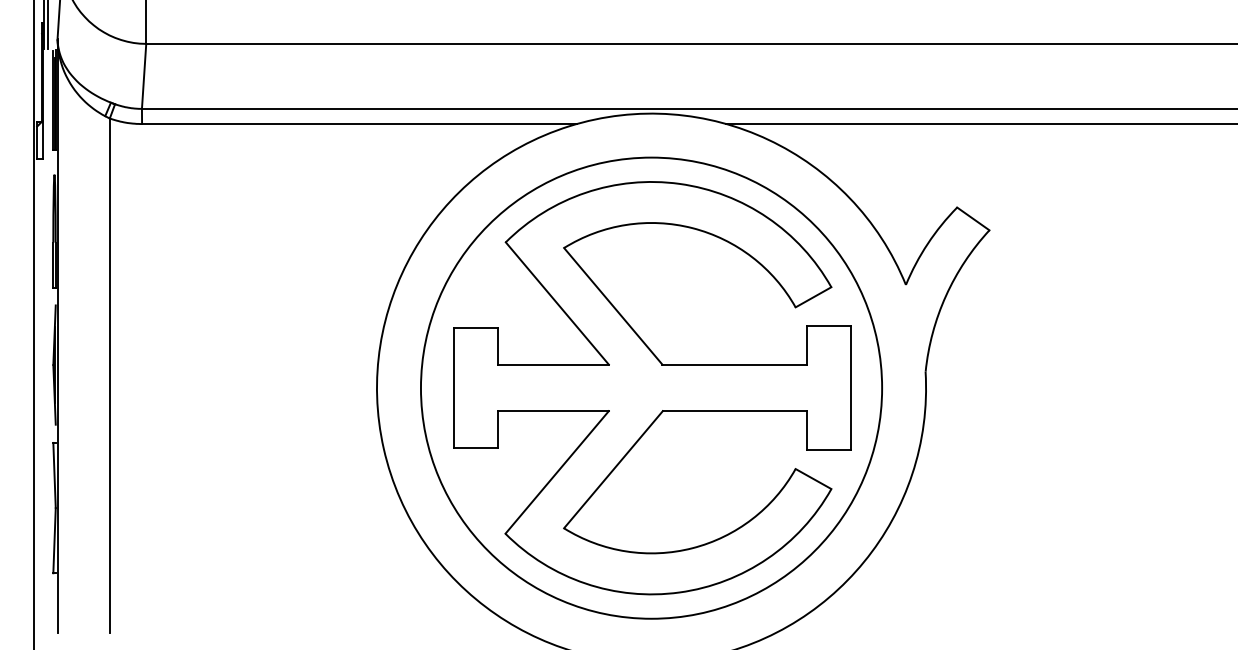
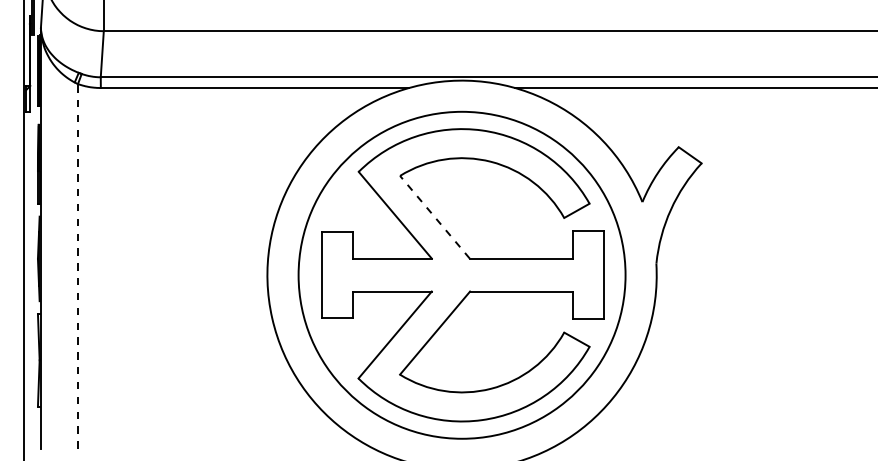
line: (612, 305) -> (434, 216), solid -> dashed
line: (109, 375) -> (77, 266), solid -> dashed

